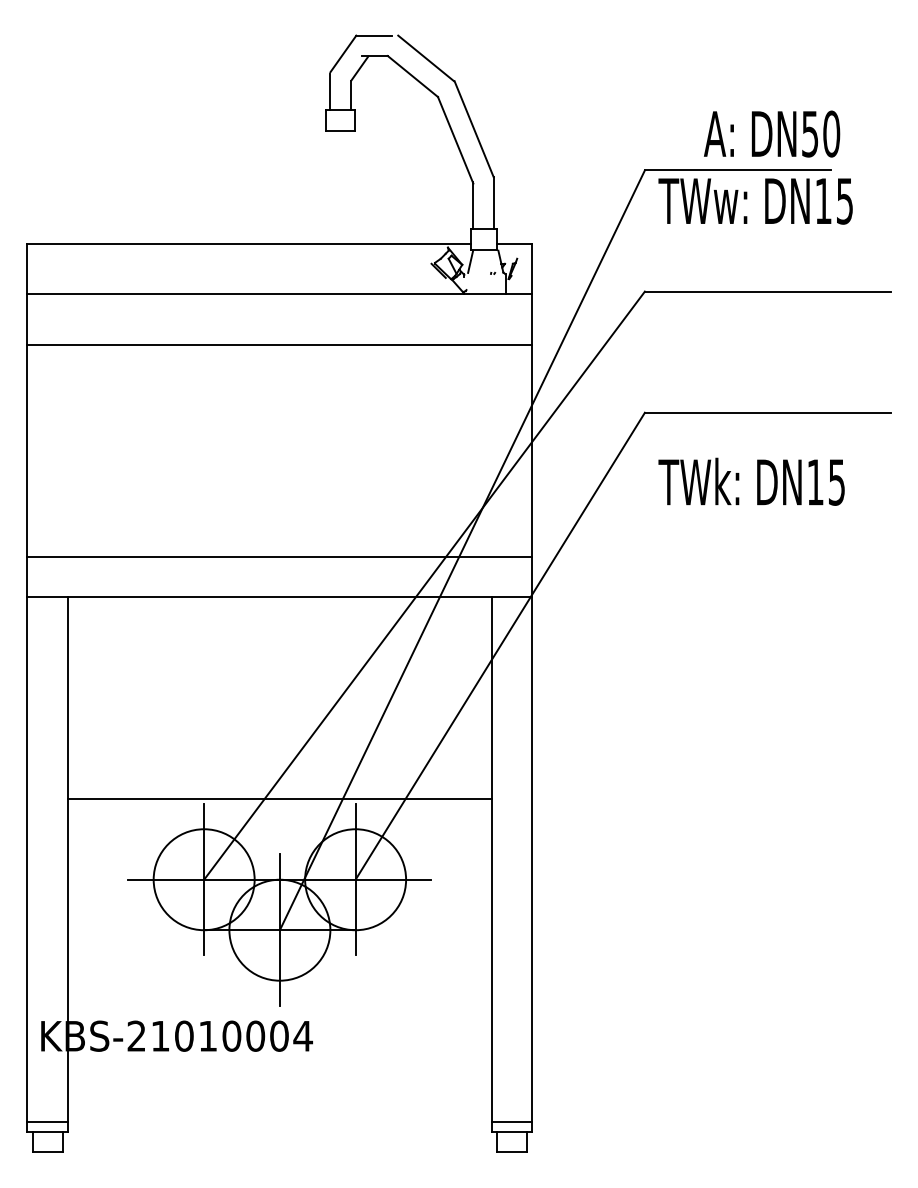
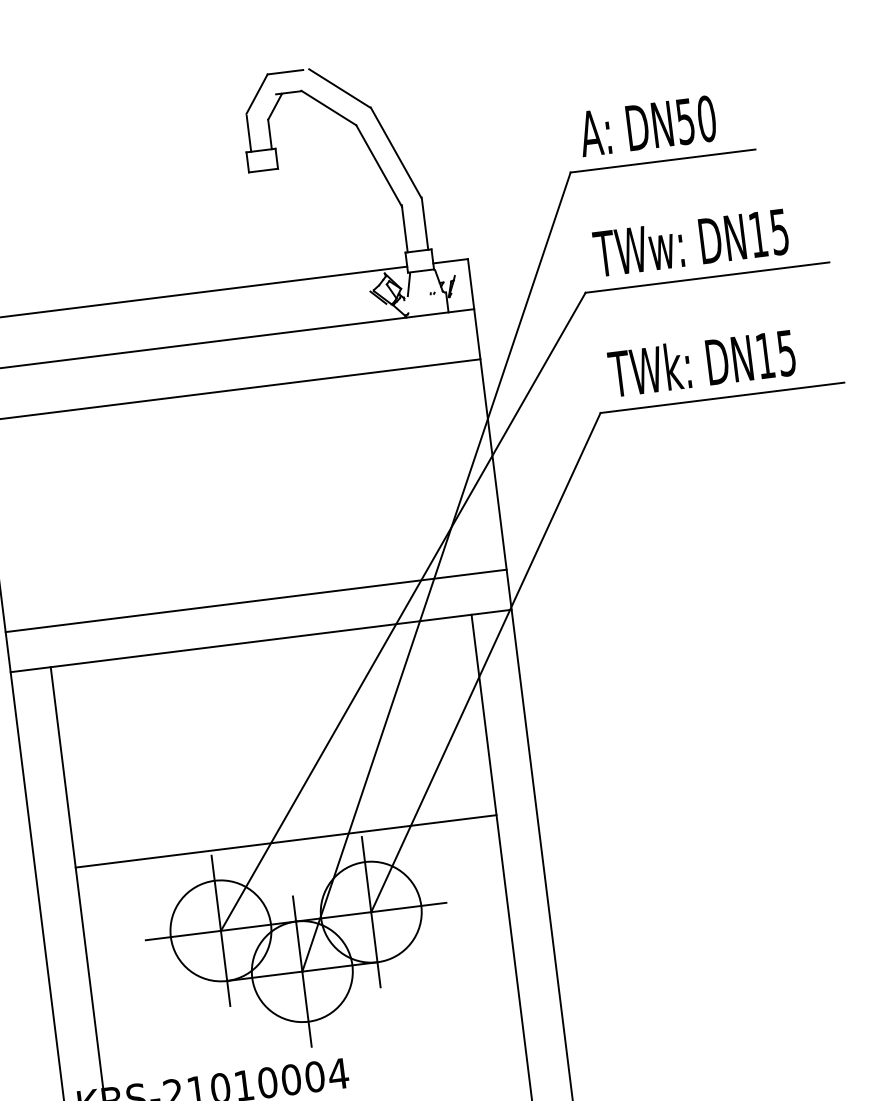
text: (772, 133) -> (648, 125), moved
text: (755, 201) -> (690, 243), moved
text: (751, 481) -> (701, 362), moved

